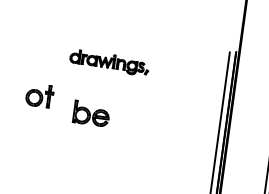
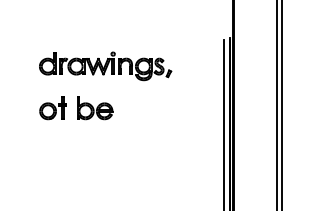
part: (109, 62) -> (105, 66), size x1.67
part: (39, 95) -> (52, 108), moved
part: (92, 114) -> (95, 108), moved

